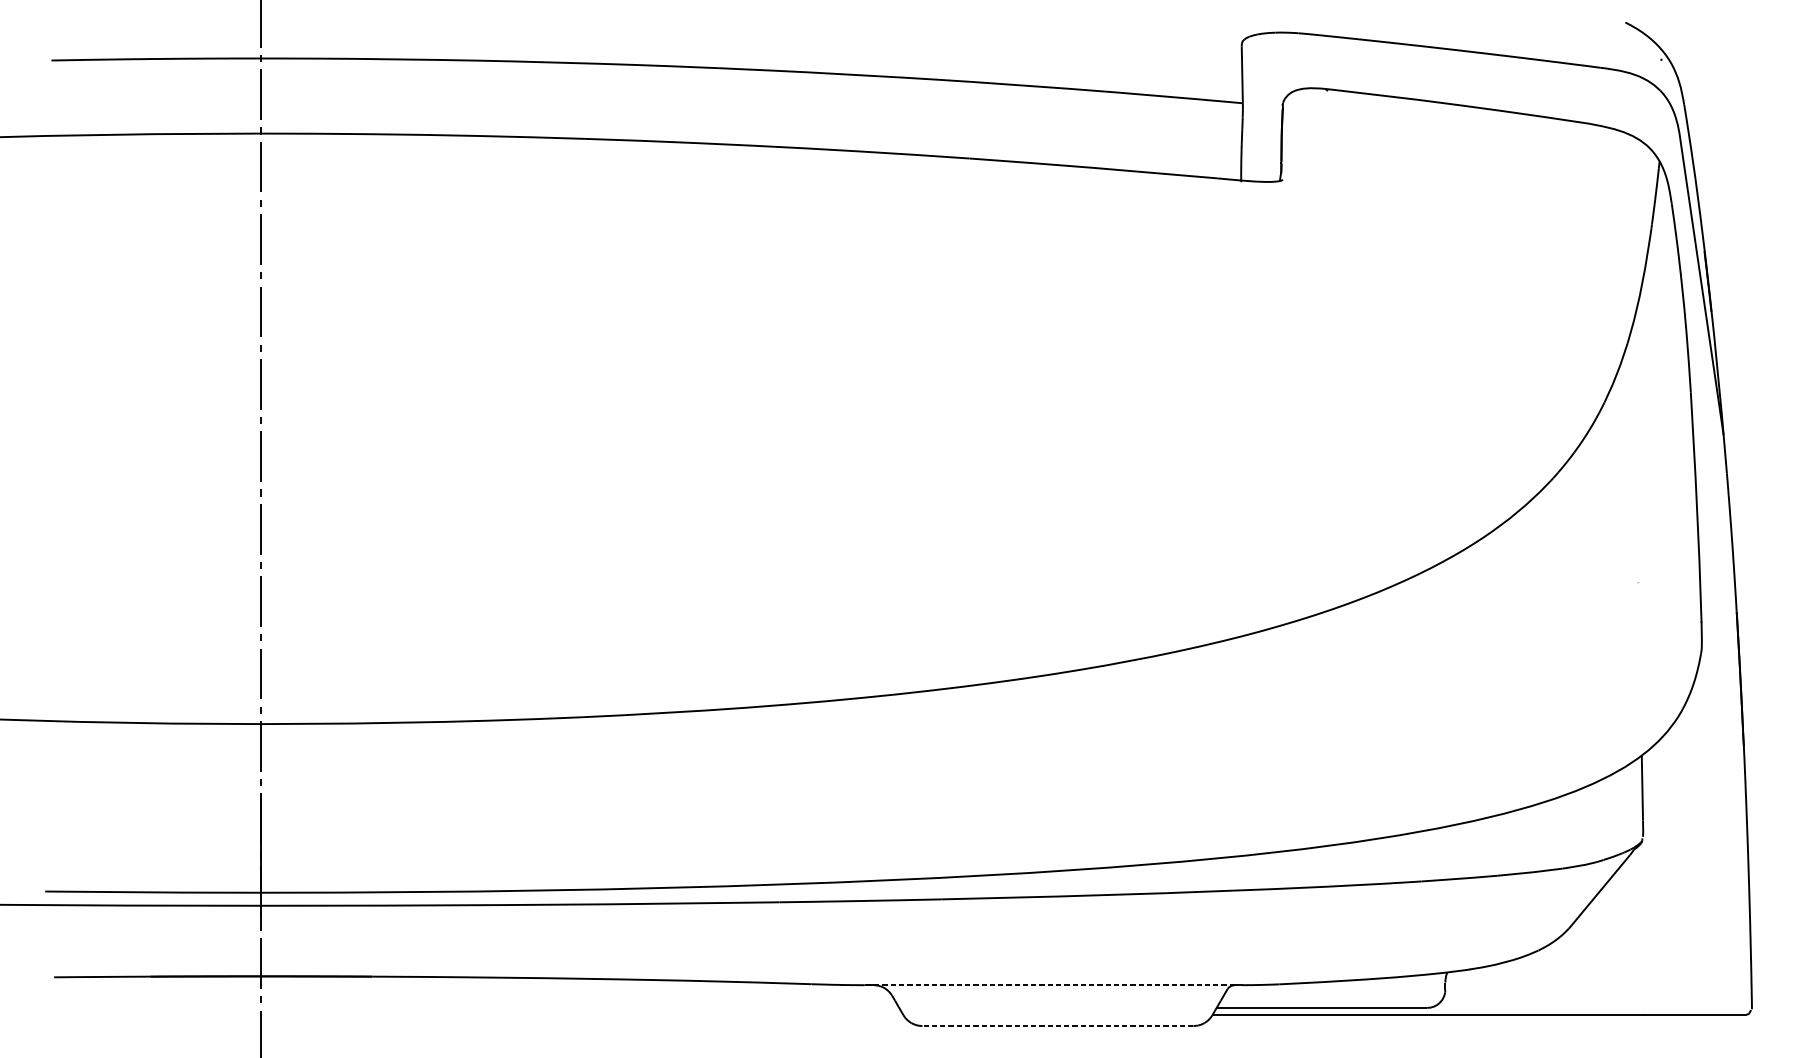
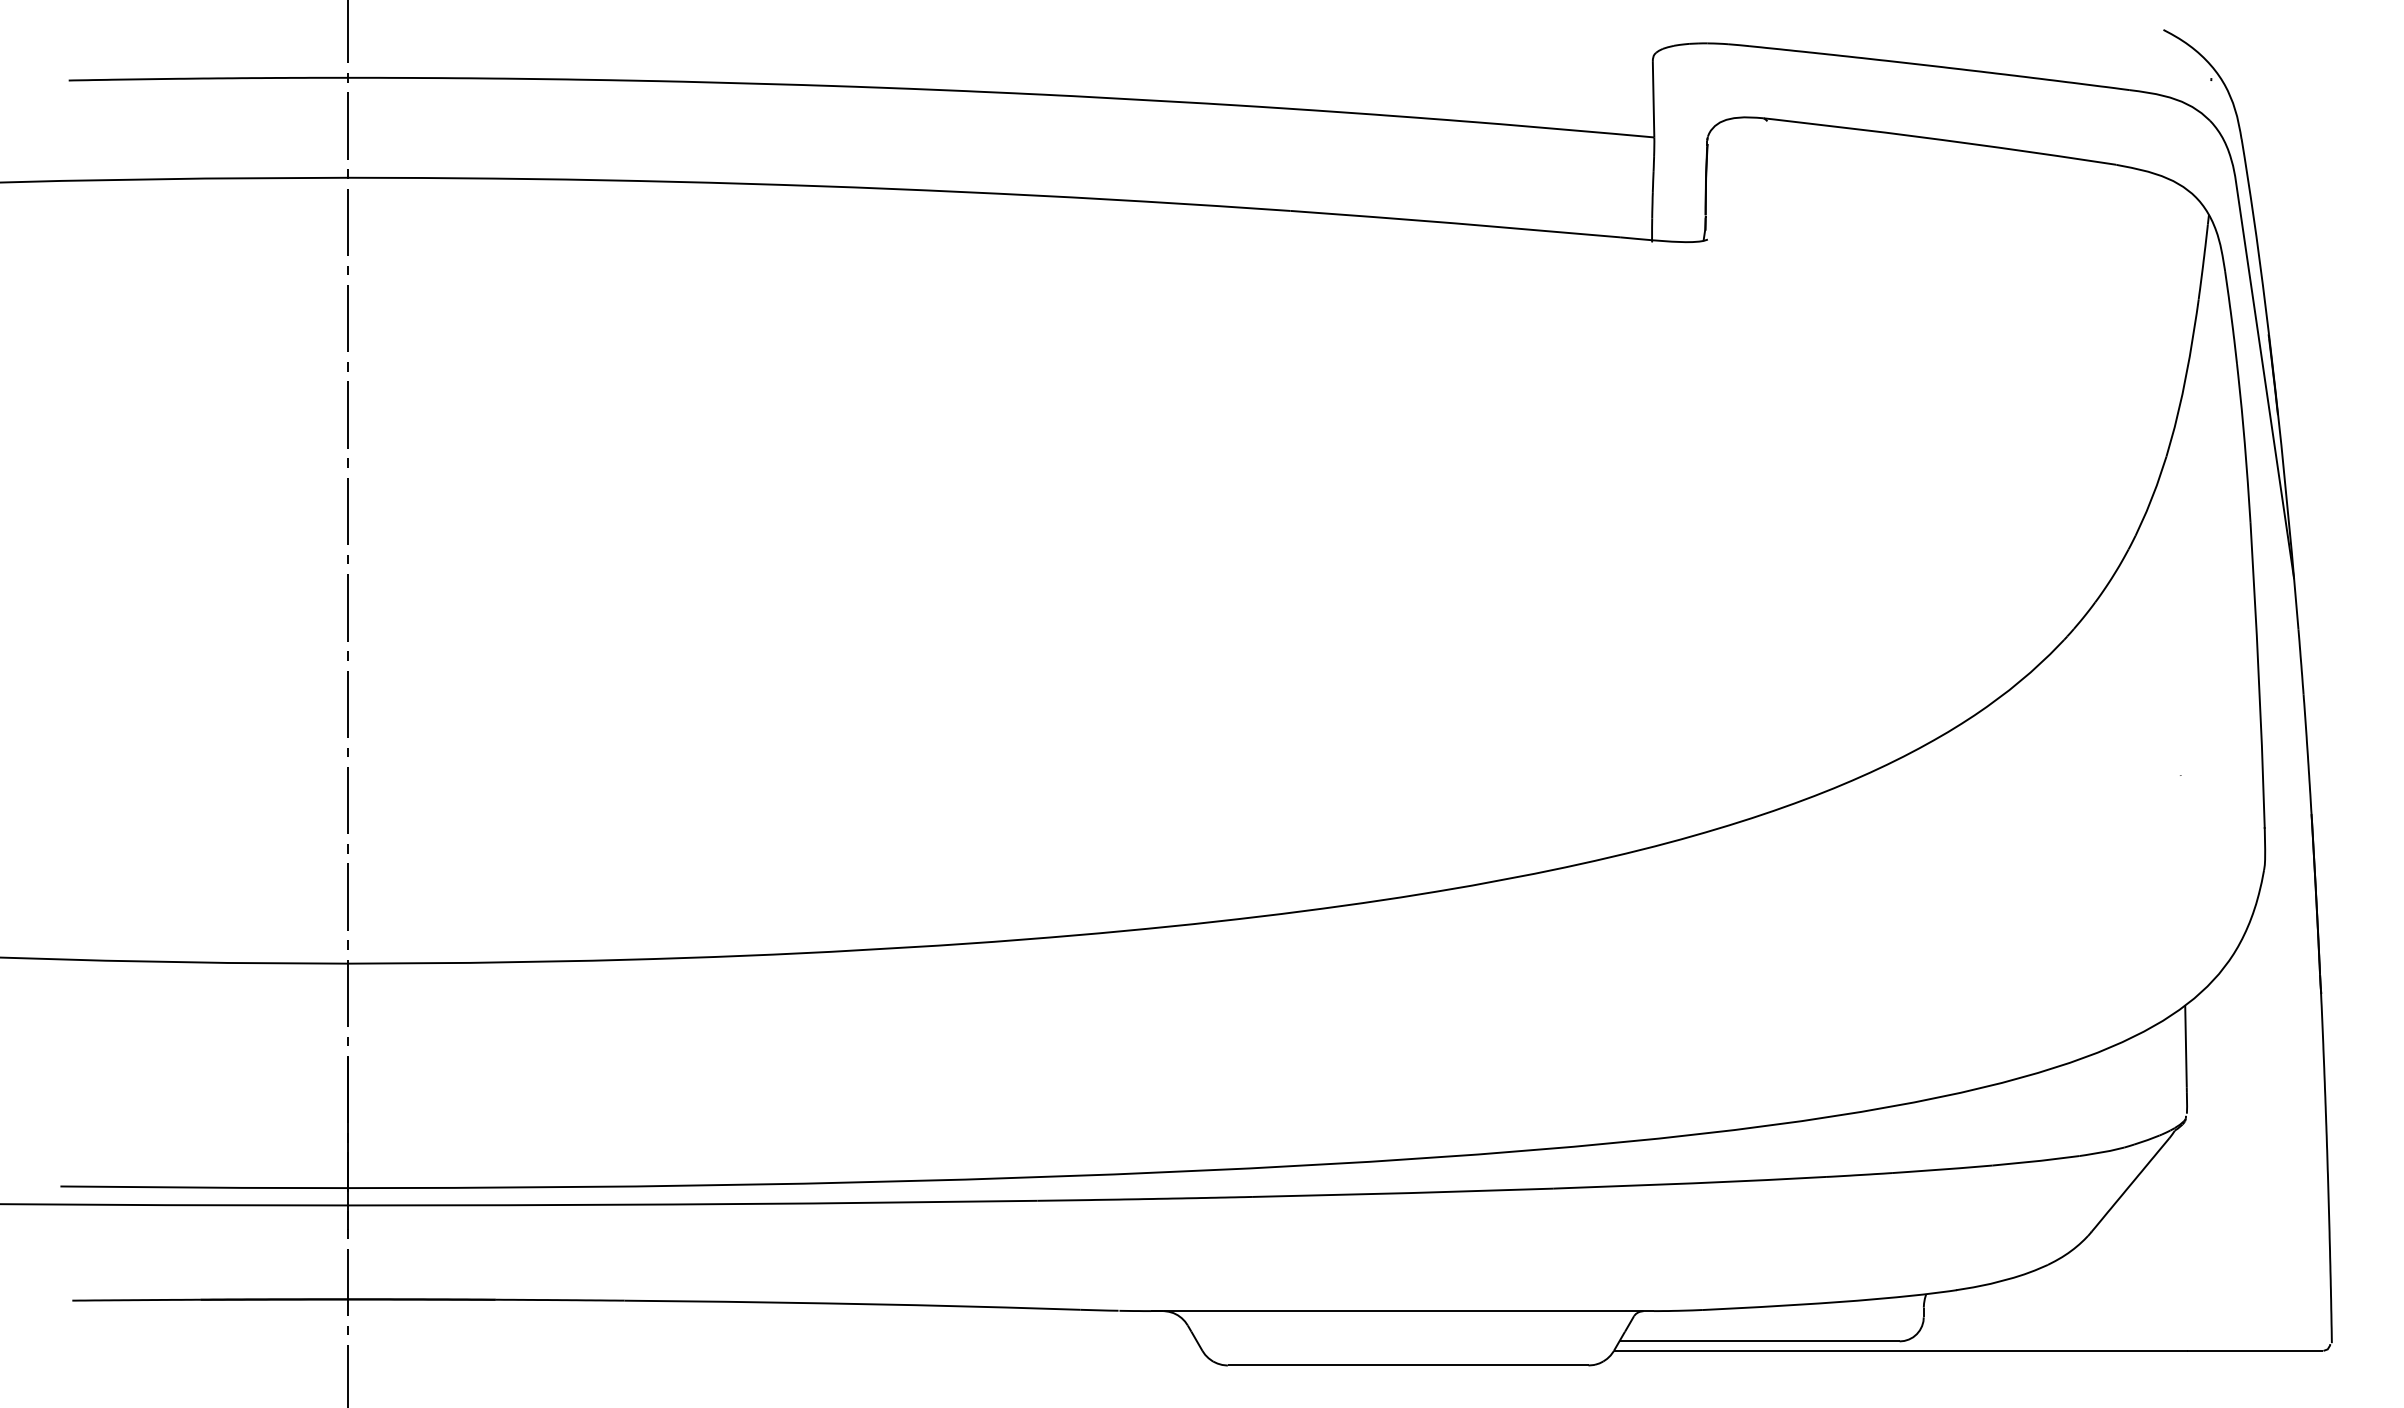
line: (1049, 985) -> (1397, 1311), dashed -> solid
line: (1057, 1026) -> (1407, 1365), dashed -> solid

